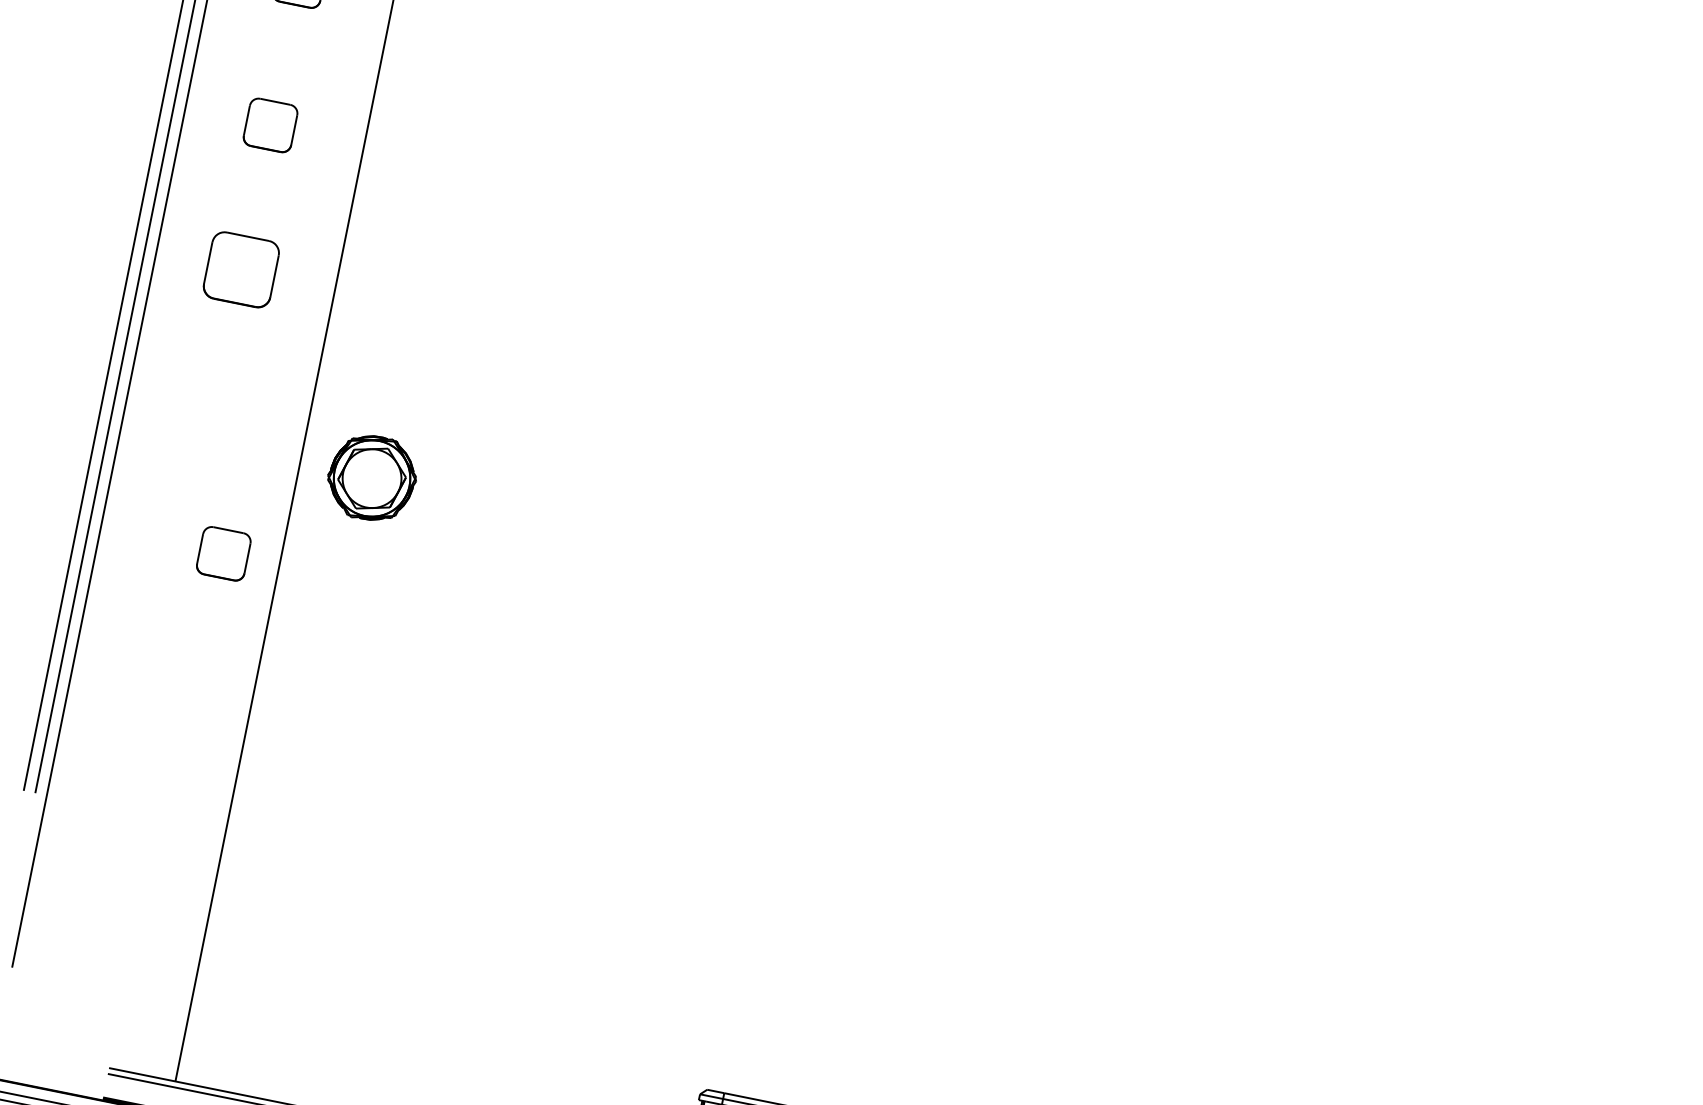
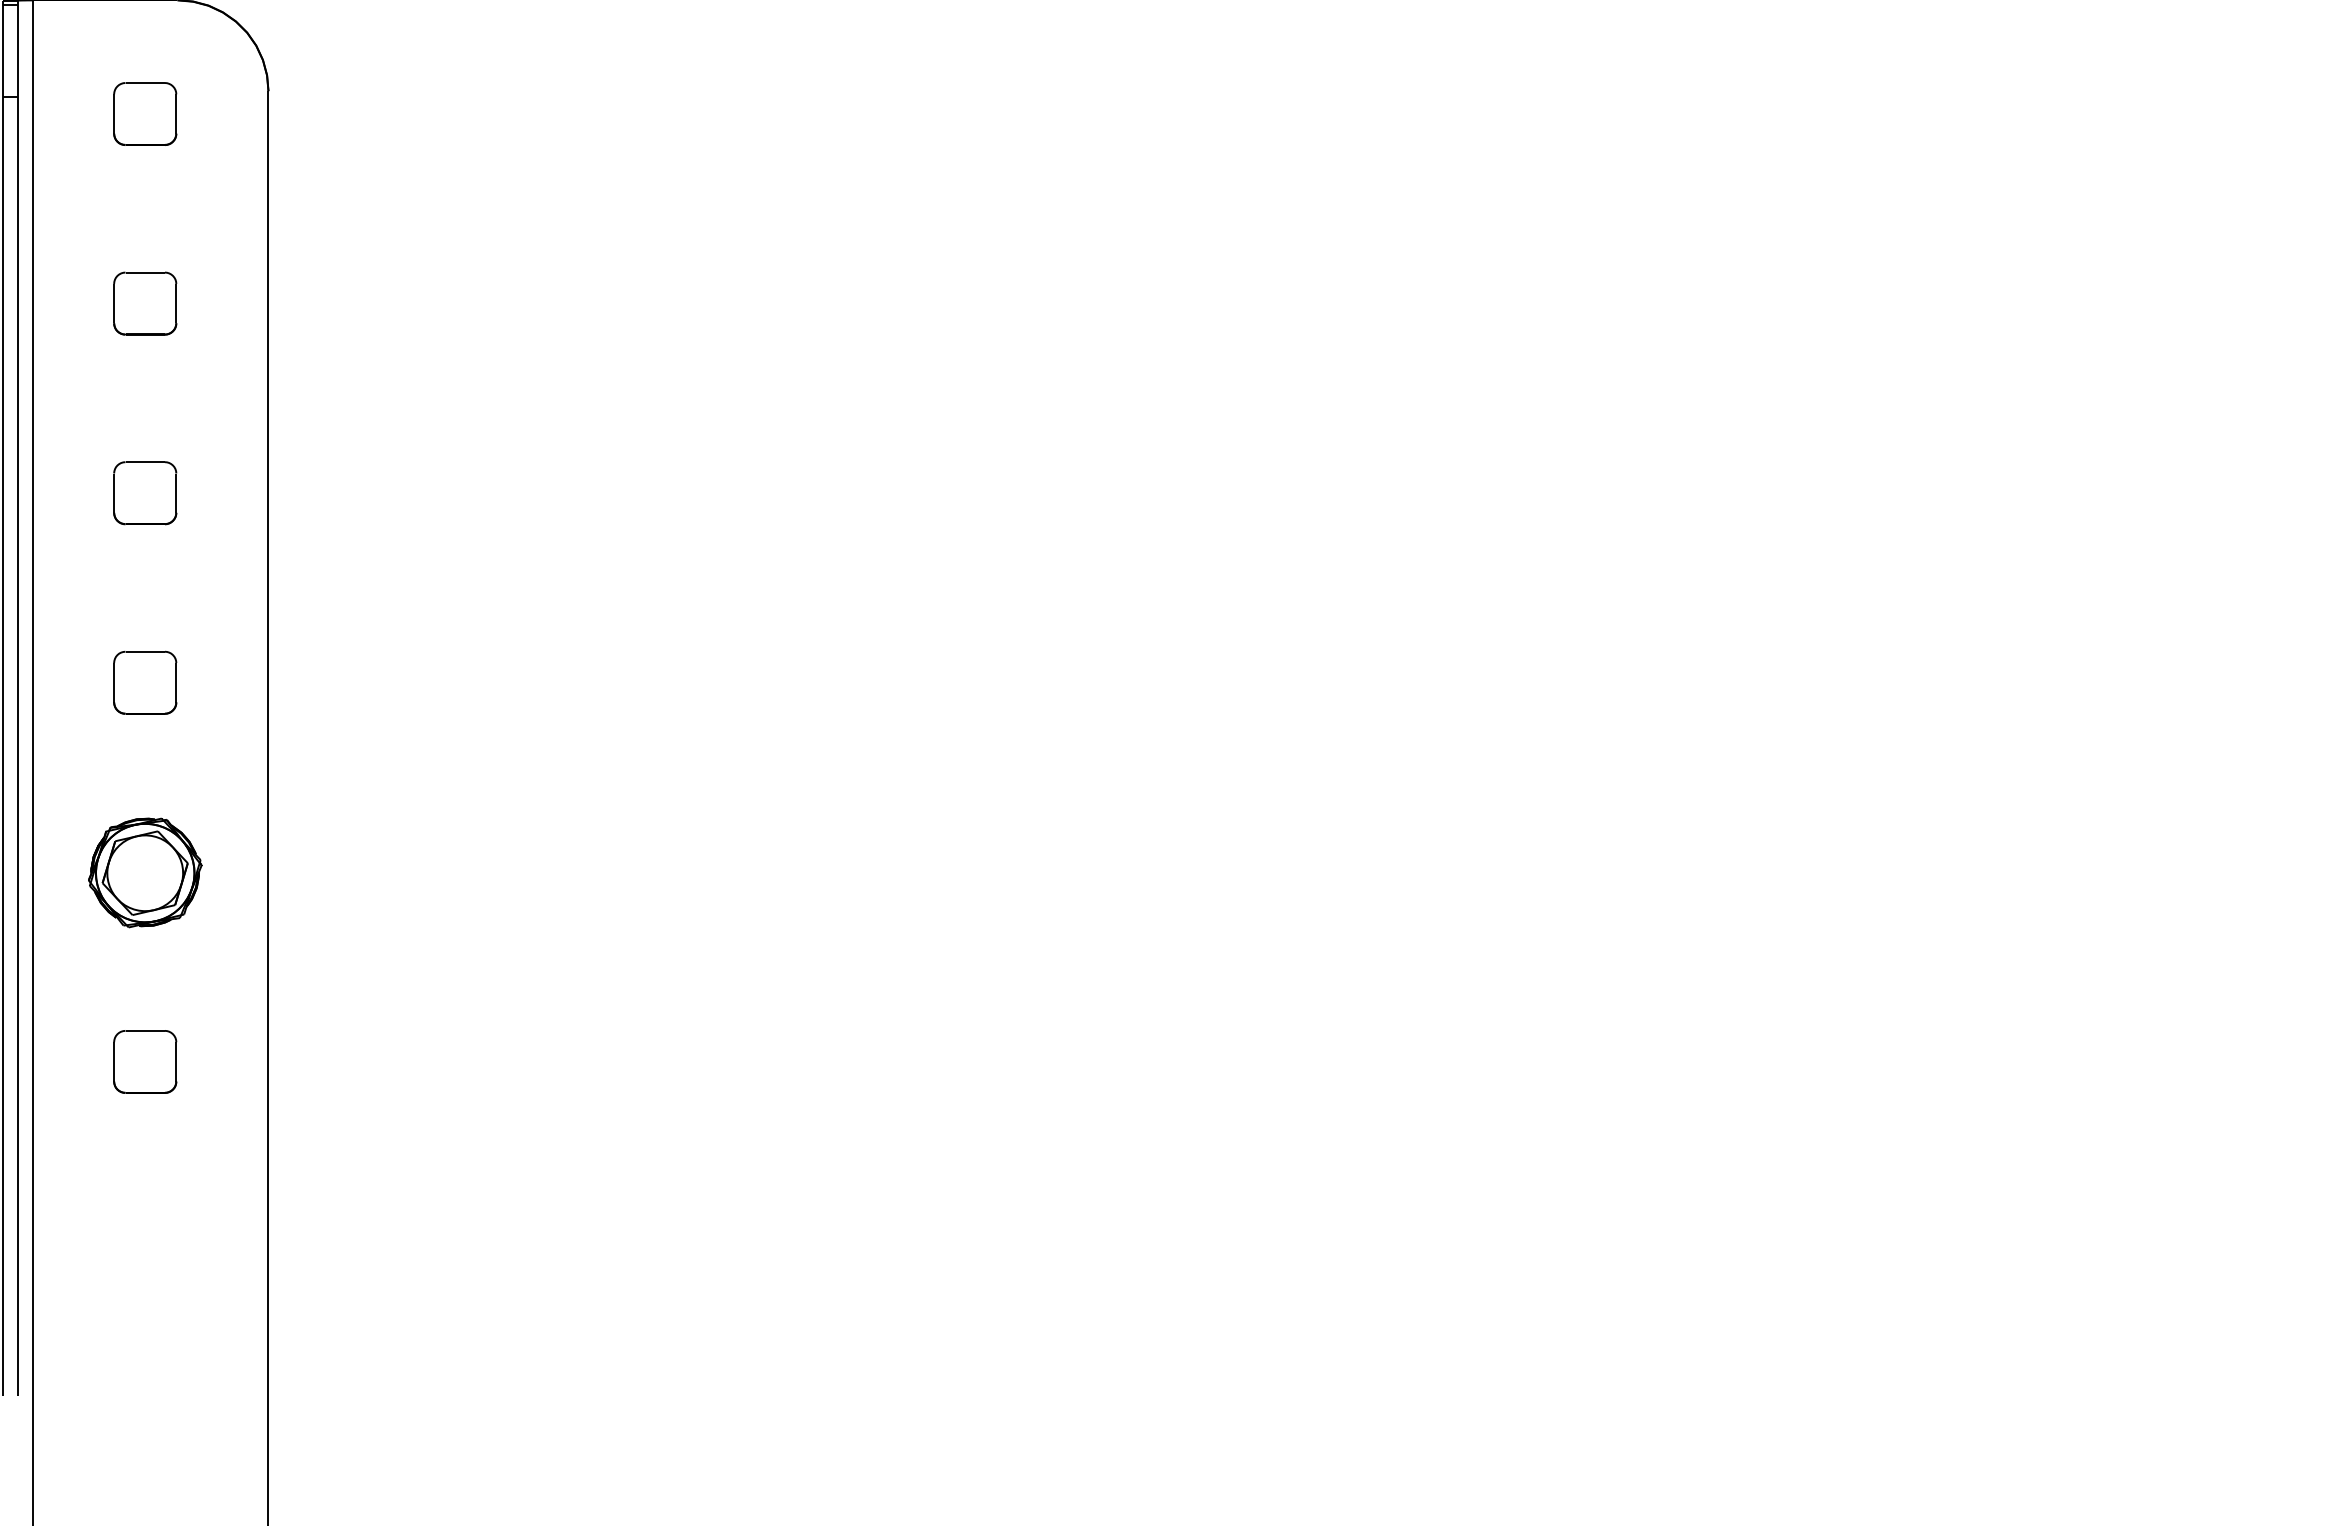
part: (241, 269) -> (145, 682), size x0.71
part: (372, 478) -> (145, 872), moved
part: (224, 553) -> (145, 1061), moved

